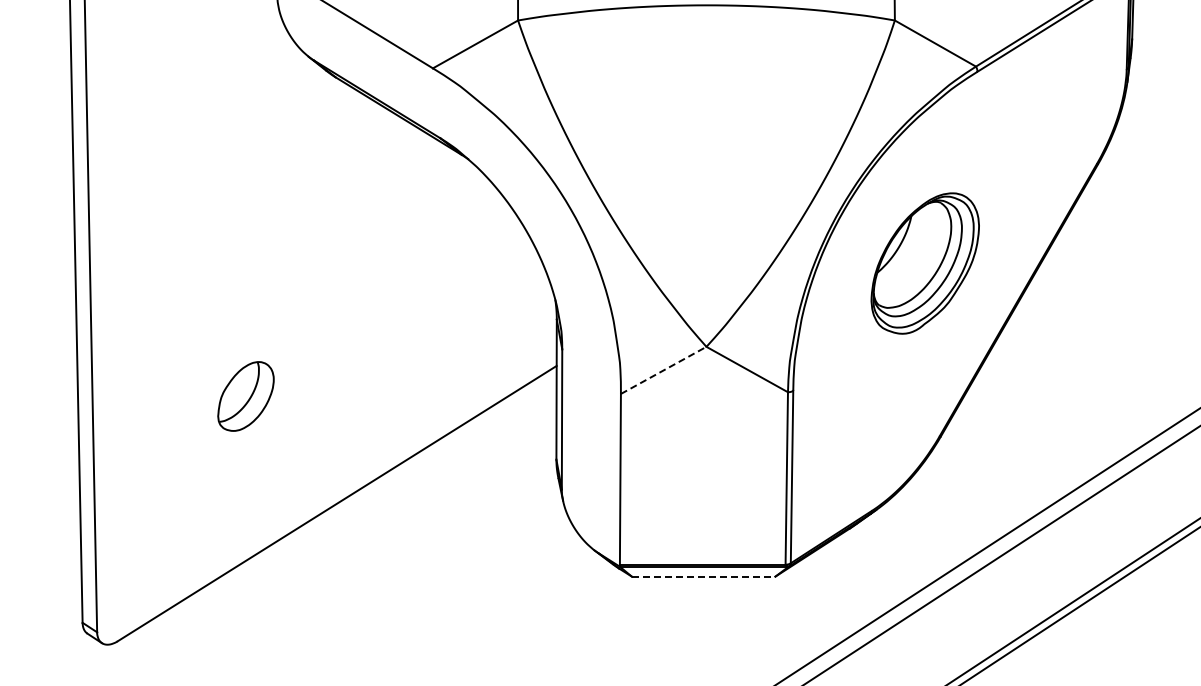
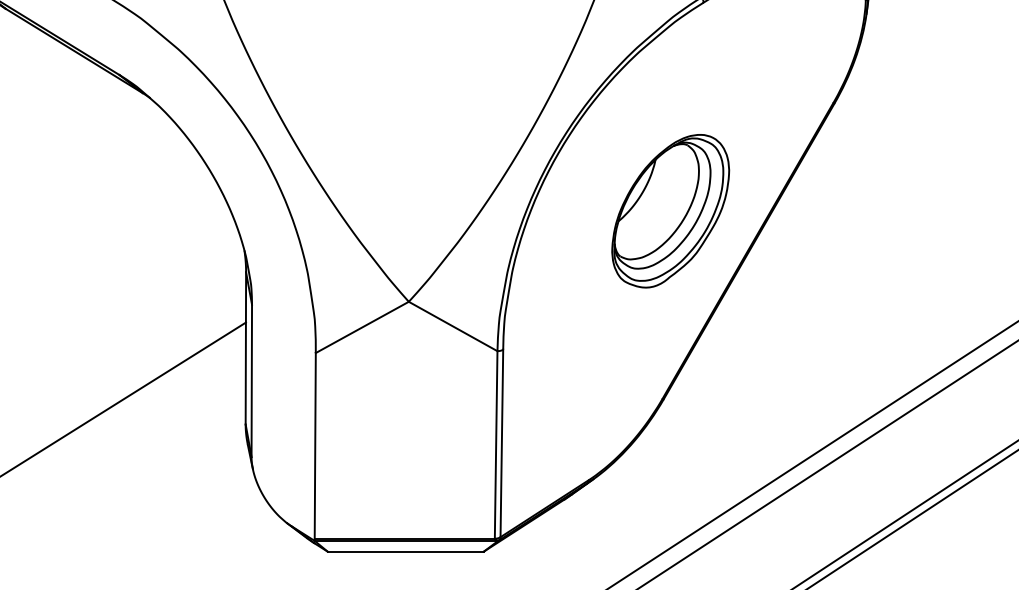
part: (924, 263) -> (669, 211), moved
line: (663, 370) -> (362, 327), dashed -> solid
line: (703, 576) -> (405, 551), dashed -> solid

